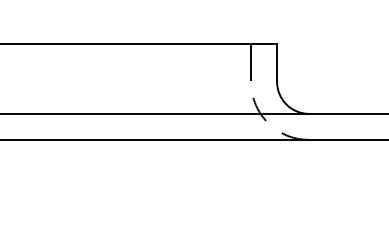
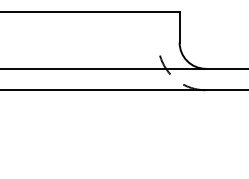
line: (251, 63) -> (158, 27), removed

